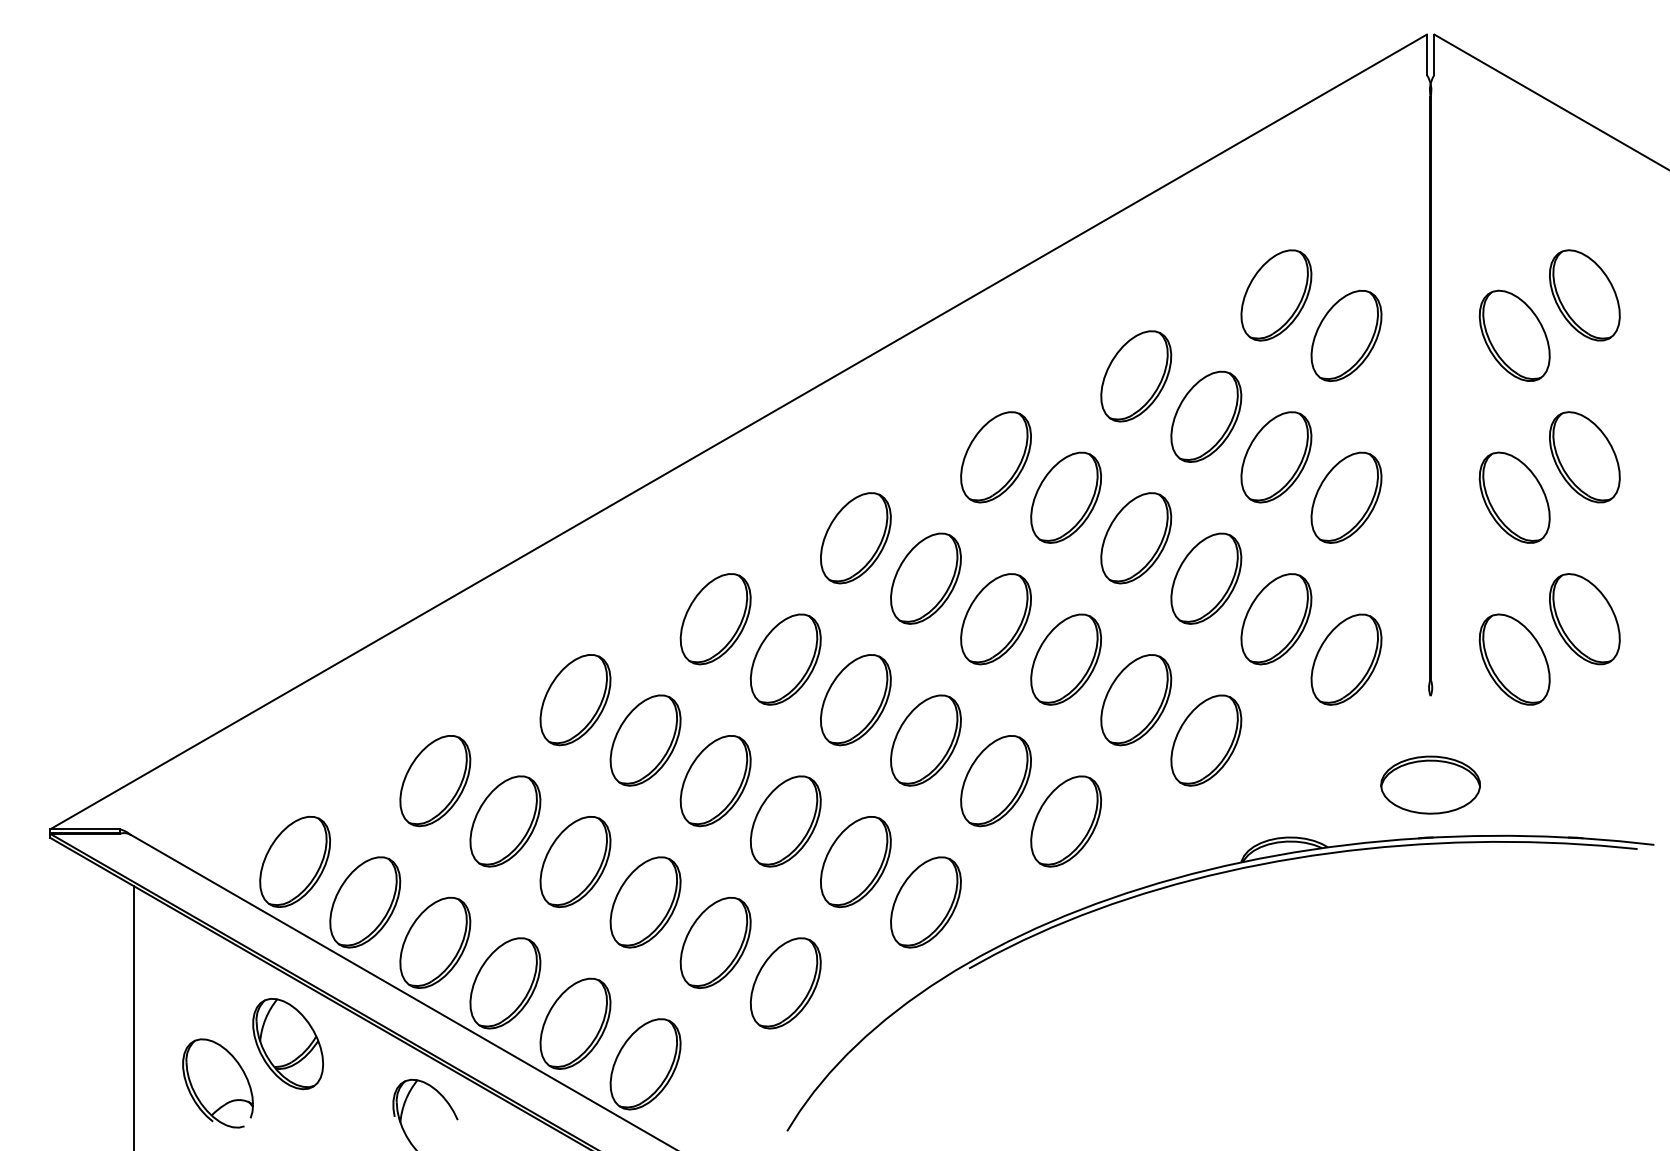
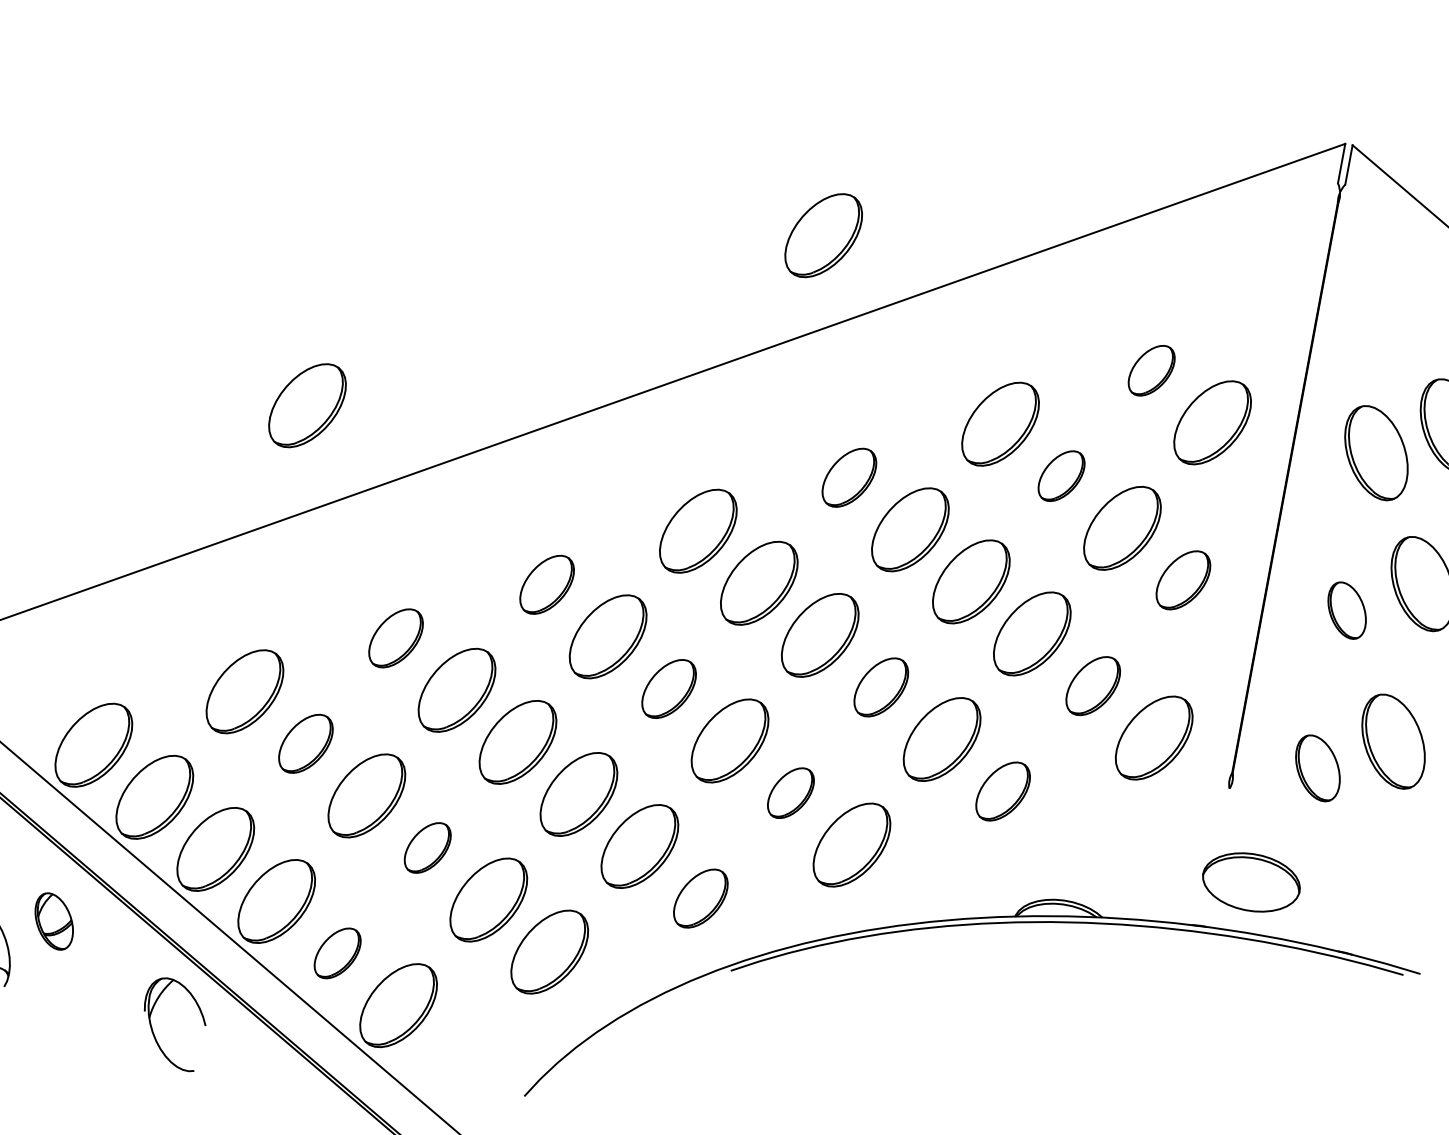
part: (925, 221) -> (823, 235), added
part: (1276, 295) -> (1151, 370), size x0.6
part: (1206, 416) -> (1061, 476), size x0.6
part: (995, 457) -> (848, 477), size x0.7
part: (444, 485) -> (307, 405), added
part: (1346, 497) -> (1183, 580), size x0.7
part: (1514, 497) -> (1347, 610), size x0.6
part: (715, 619) -> (546, 585), size x0.7
part: (1276, 619) -> (1093, 686), size x0.7
part: (1066, 659) -> (881, 687), size x0.7
part: (1514, 659) -> (1317, 768), size x0.7
part: (575, 700) -> (396, 638), size x0.7
part: (855, 700) -> (668, 689), size x0.7
part: (1206, 740) -> (1003, 791), size x0.7
part: (995, 781) -> (790, 793), size x0.6
part: (1430, 784) -> (1251, 881), moved
part: (505, 821) -> (305, 743), size x0.7
part: (645, 902) -> (427, 848), size x0.6
part: (925, 902) -> (700, 898), size x0.7
part: (575, 1023) -> (337, 953), size x0.6
part: (288, 1044) -> (54, 921), size x0.6

